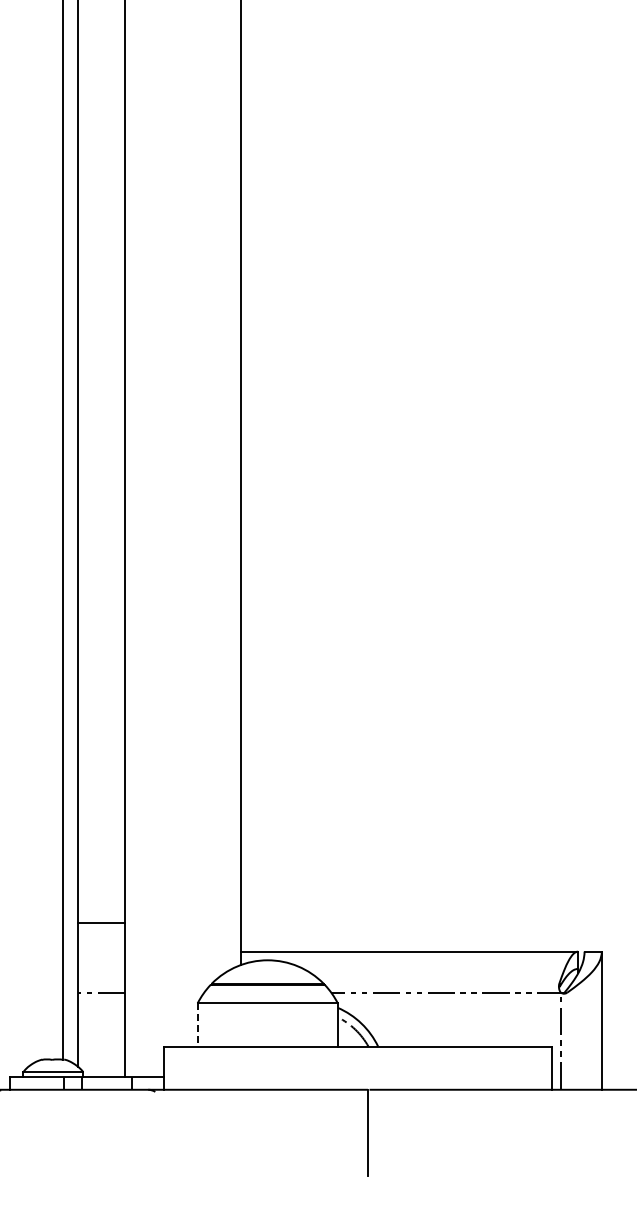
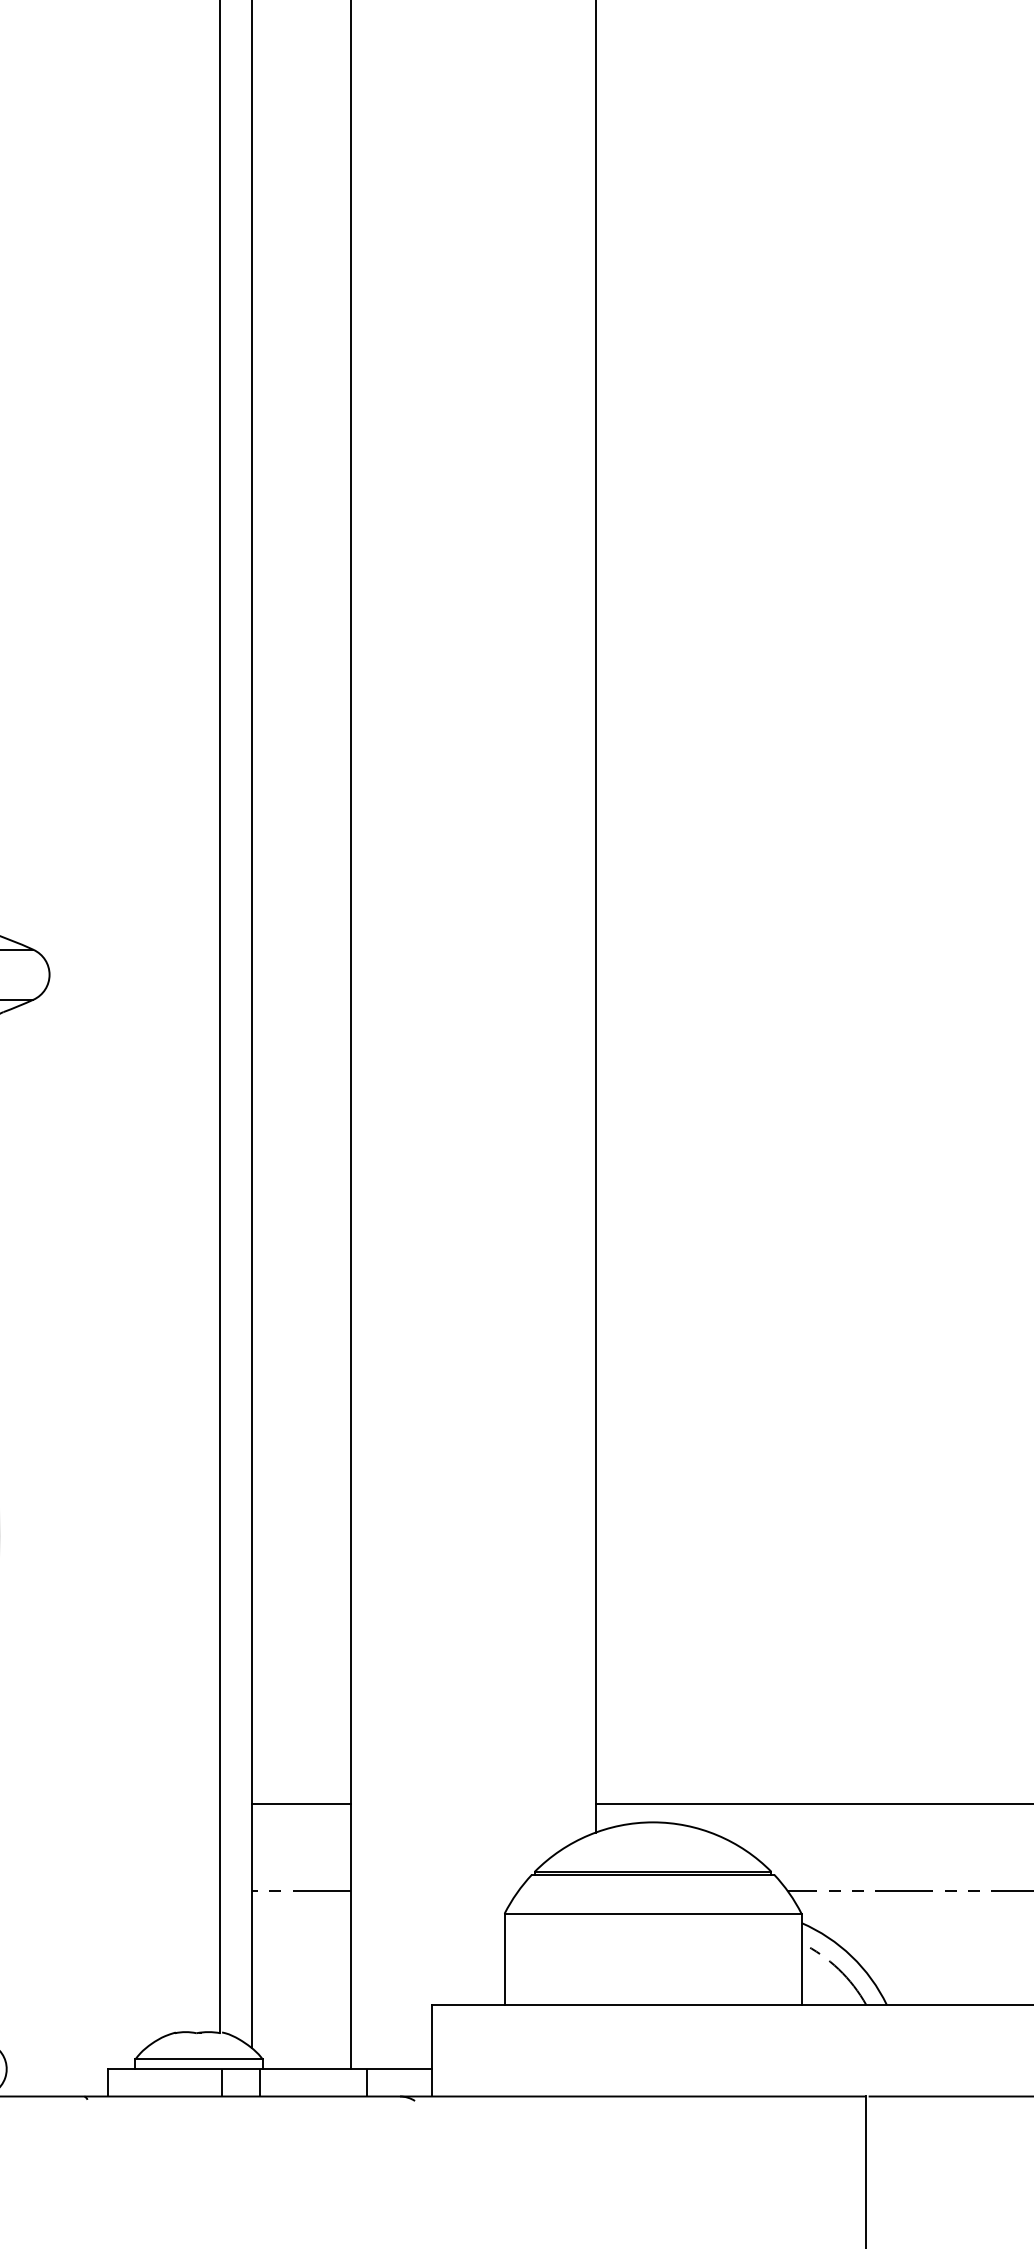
line: (101, 922) -> (301, 1803), moved
line: (197, 1025) -> (504, 1960), dashed -> solid

